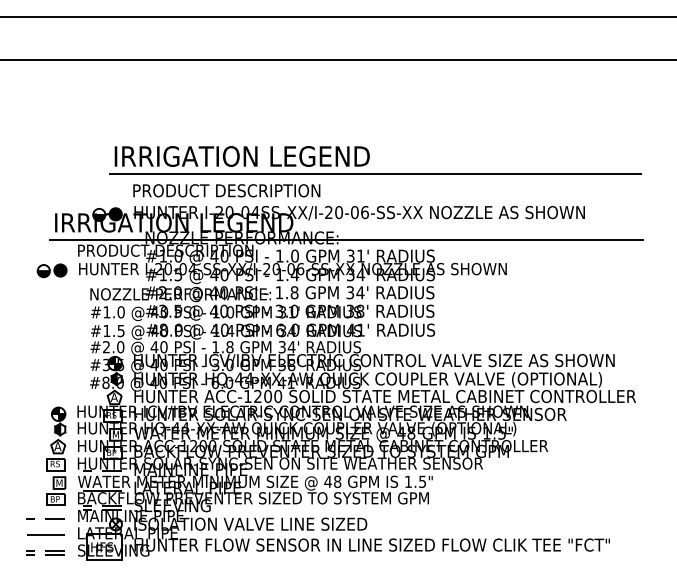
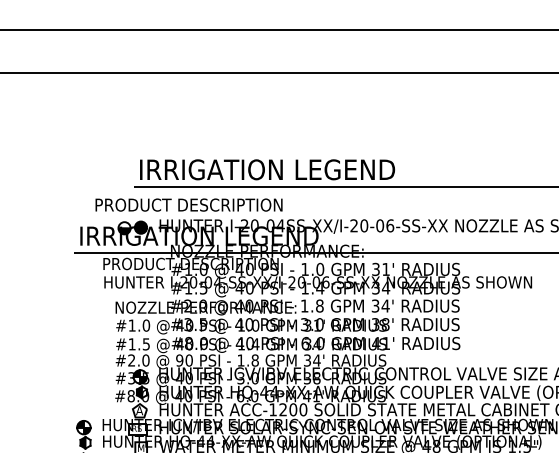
text: (226, 190) -> (188, 204), moved
part: (51, 270) -> (76, 283), removed
text: (154, 347) -> (179, 360), 40 -> 90

